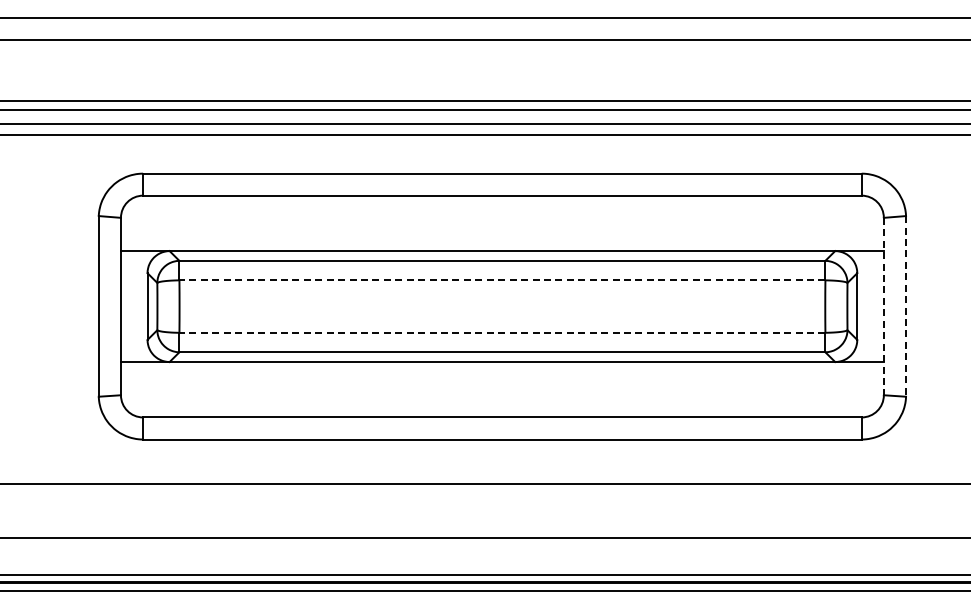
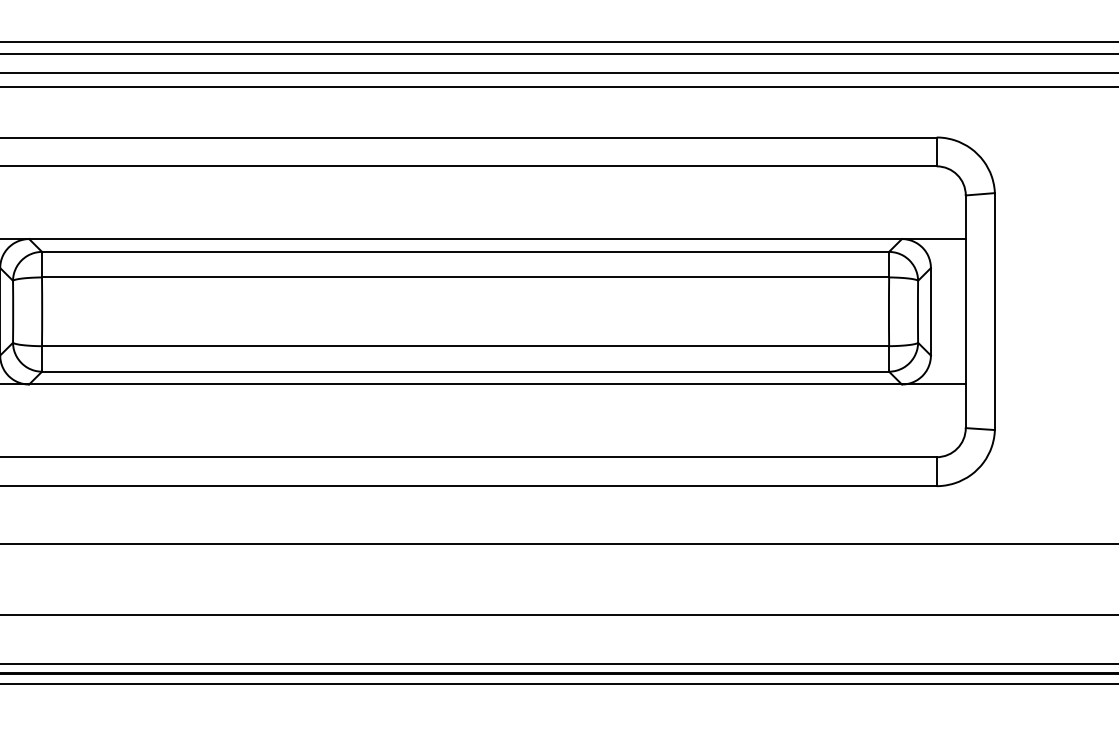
line: (502, 280) -> (465, 277), dashed -> solid
line: (883, 306) -> (965, 311), dashed -> solid
line: (906, 306) -> (995, 311), dashed -> solid
line: (502, 332) -> (465, 345), dashed -> solid

